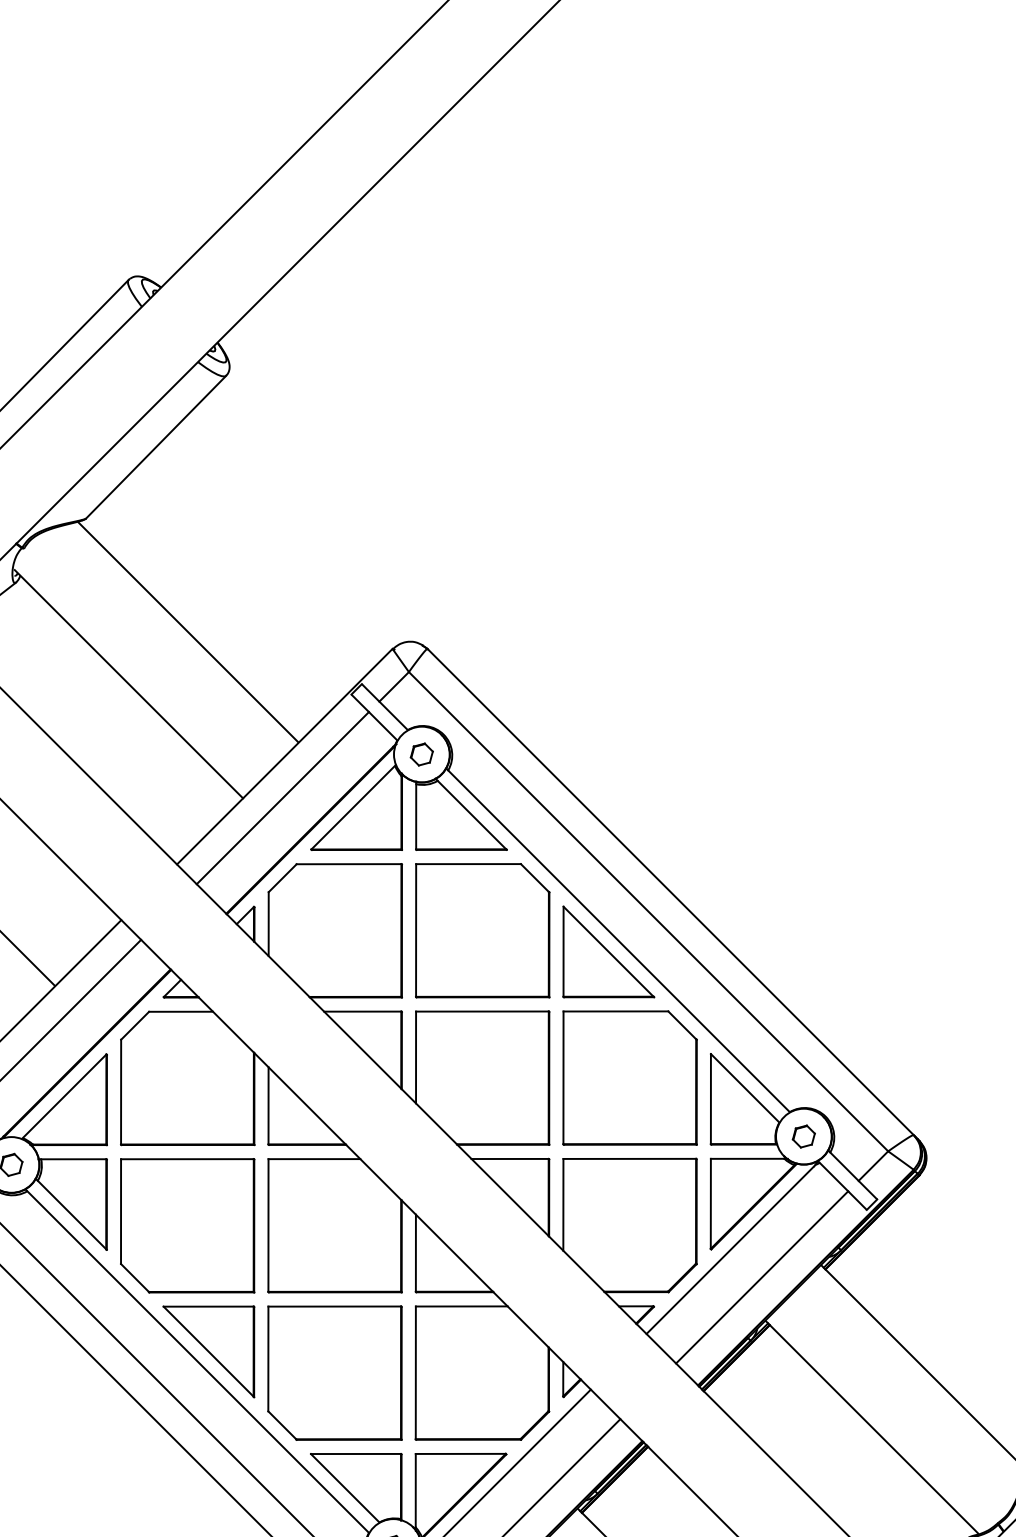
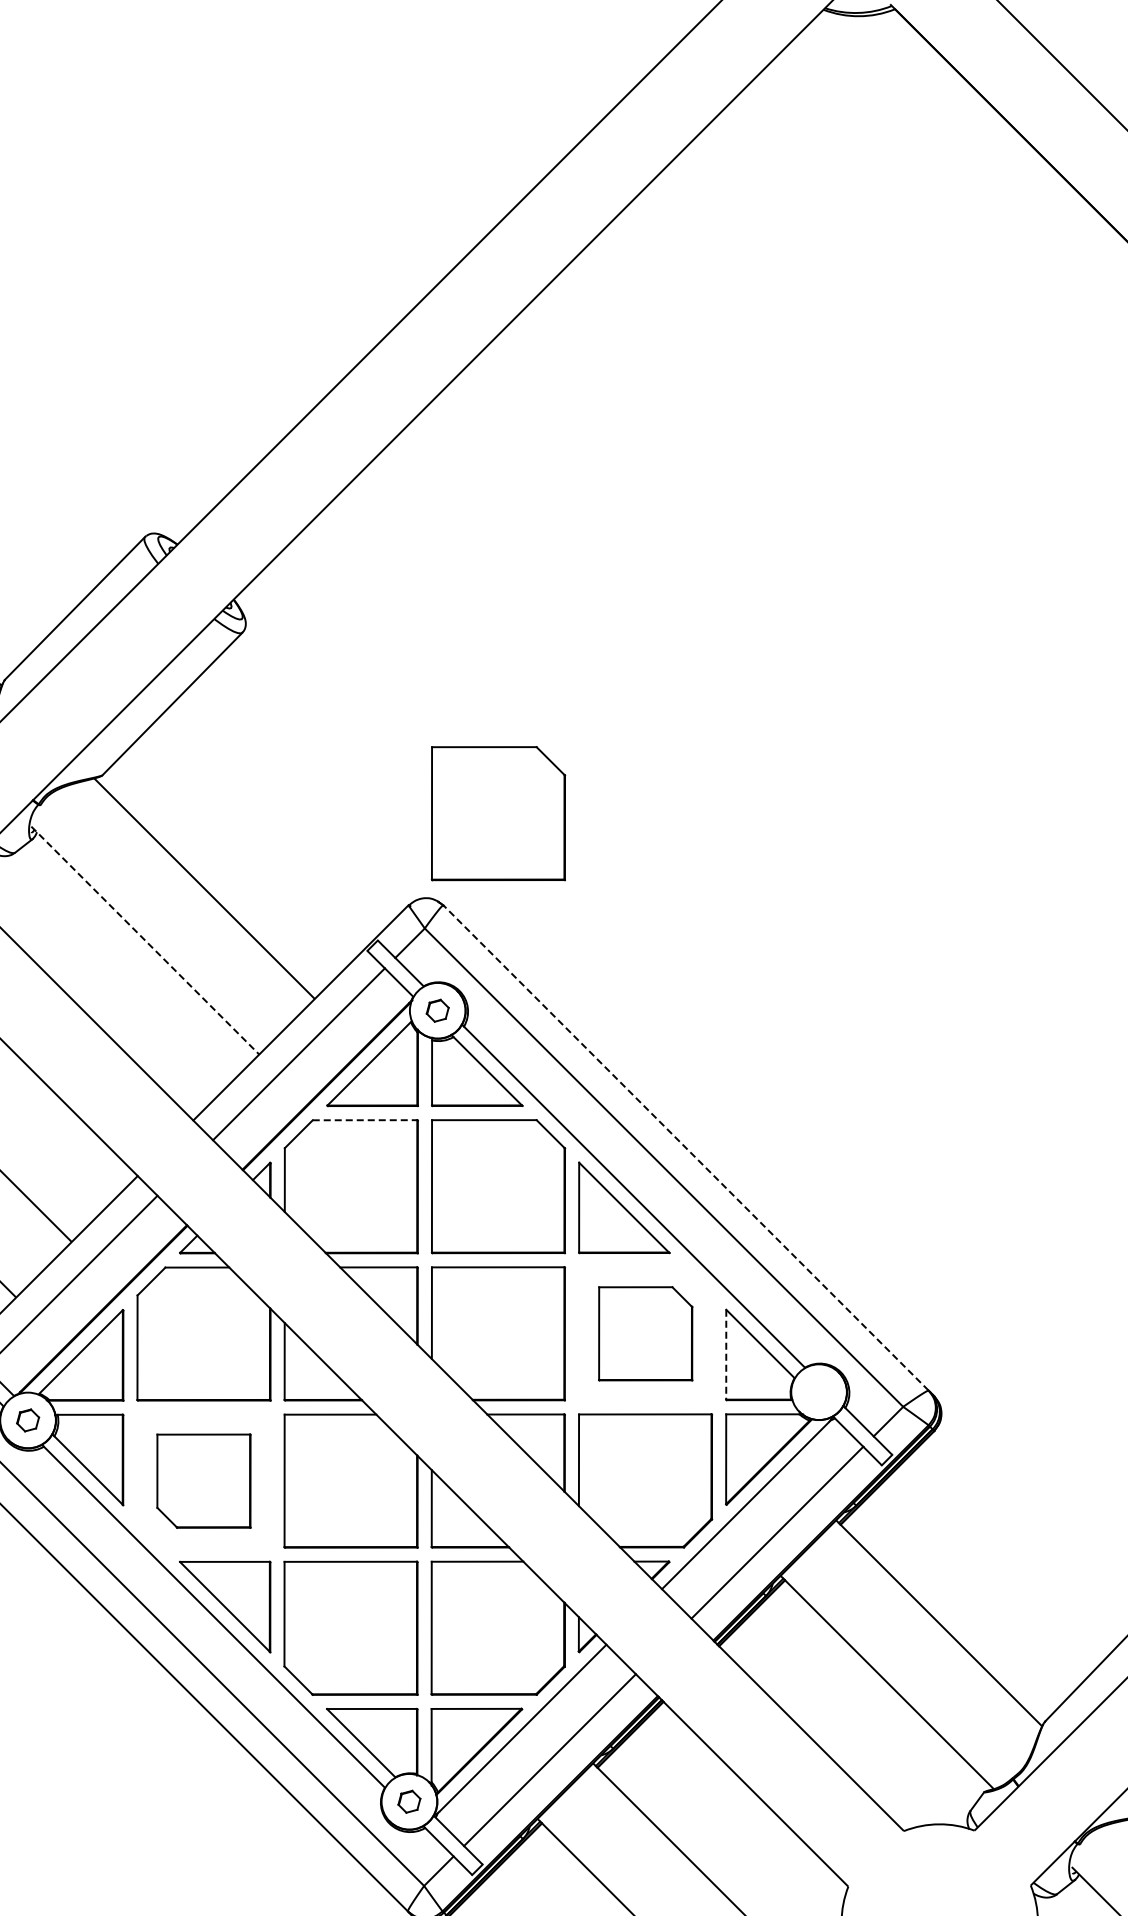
part: (482, 556) -> (498, 813), added
line: (129, 684) -> (145, 940), solid -> dashed
line: (349, 864) -> (365, 1120), solid -> dashed
line: (670, 891) -> (685, 1147), solid -> dashed
part: (630, 1077) -> (645, 1333), size x0.7
line: (711, 1098) -> (726, 1354), solid -> dashed
part: (804, 1136) -> (819, 1392), removed
part: (187, 1225) -> (203, 1480), size x0.7

